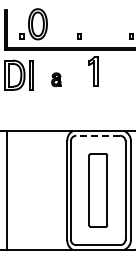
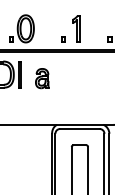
part: (93, 71) -> (76, 29), moved
part: (56, 79) -> (42, 78), size x1.67
line: (98, 135) -> (80, 128), dashed -> solid

